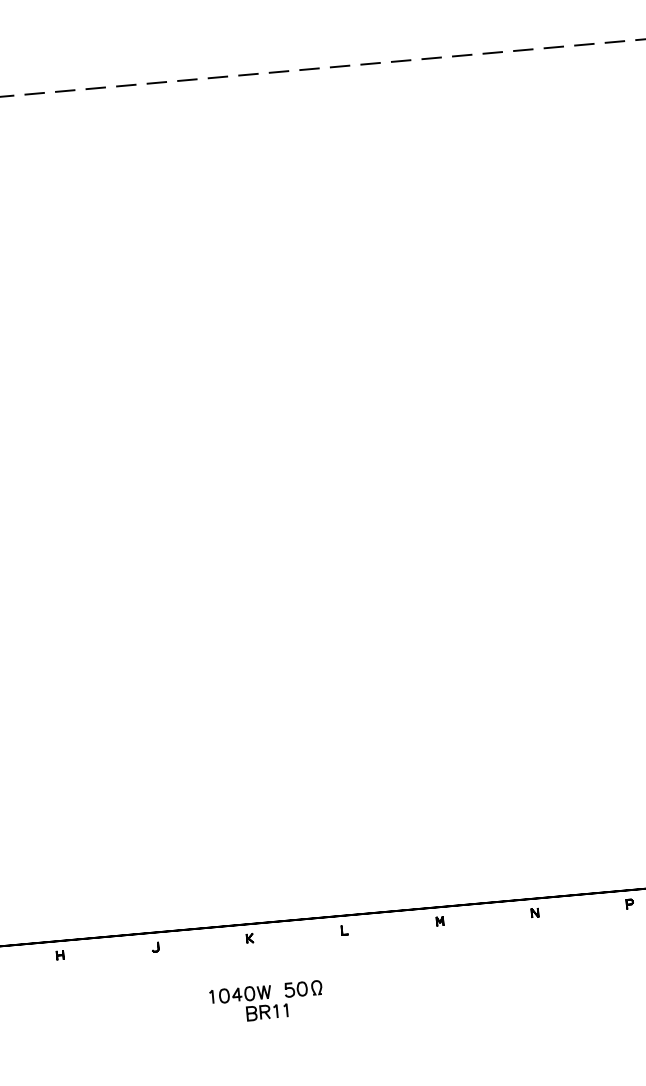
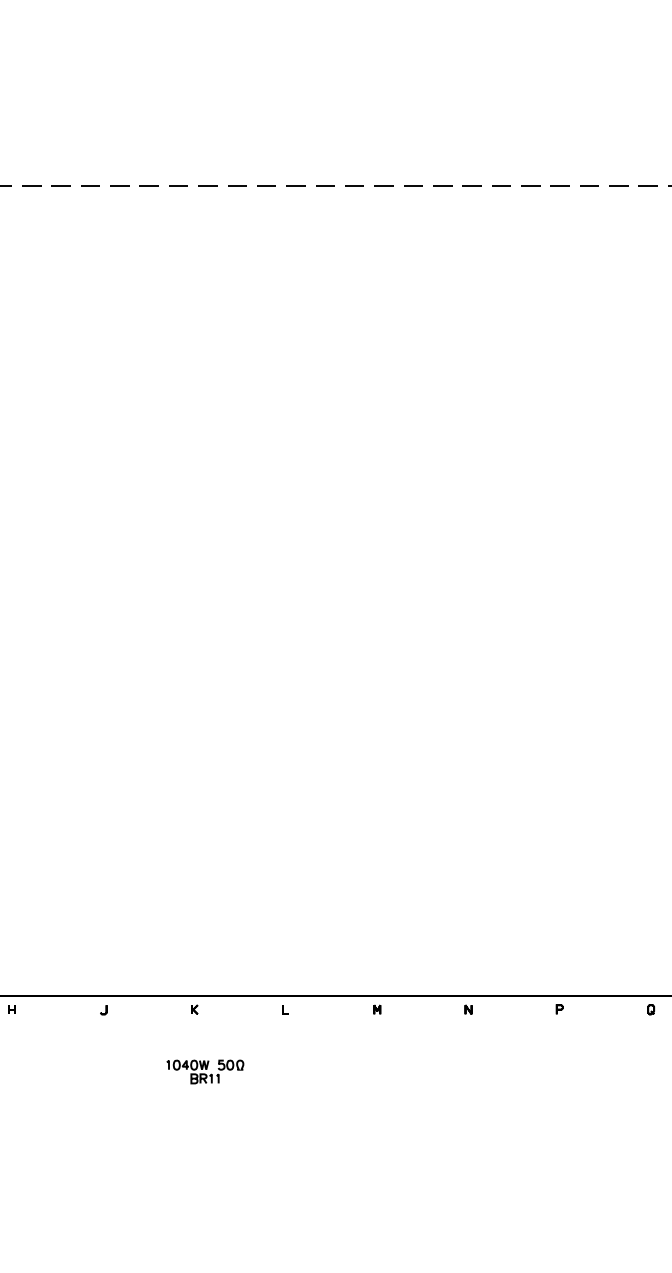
part: (267, 1001) -> (205, 1071), size x0.71

